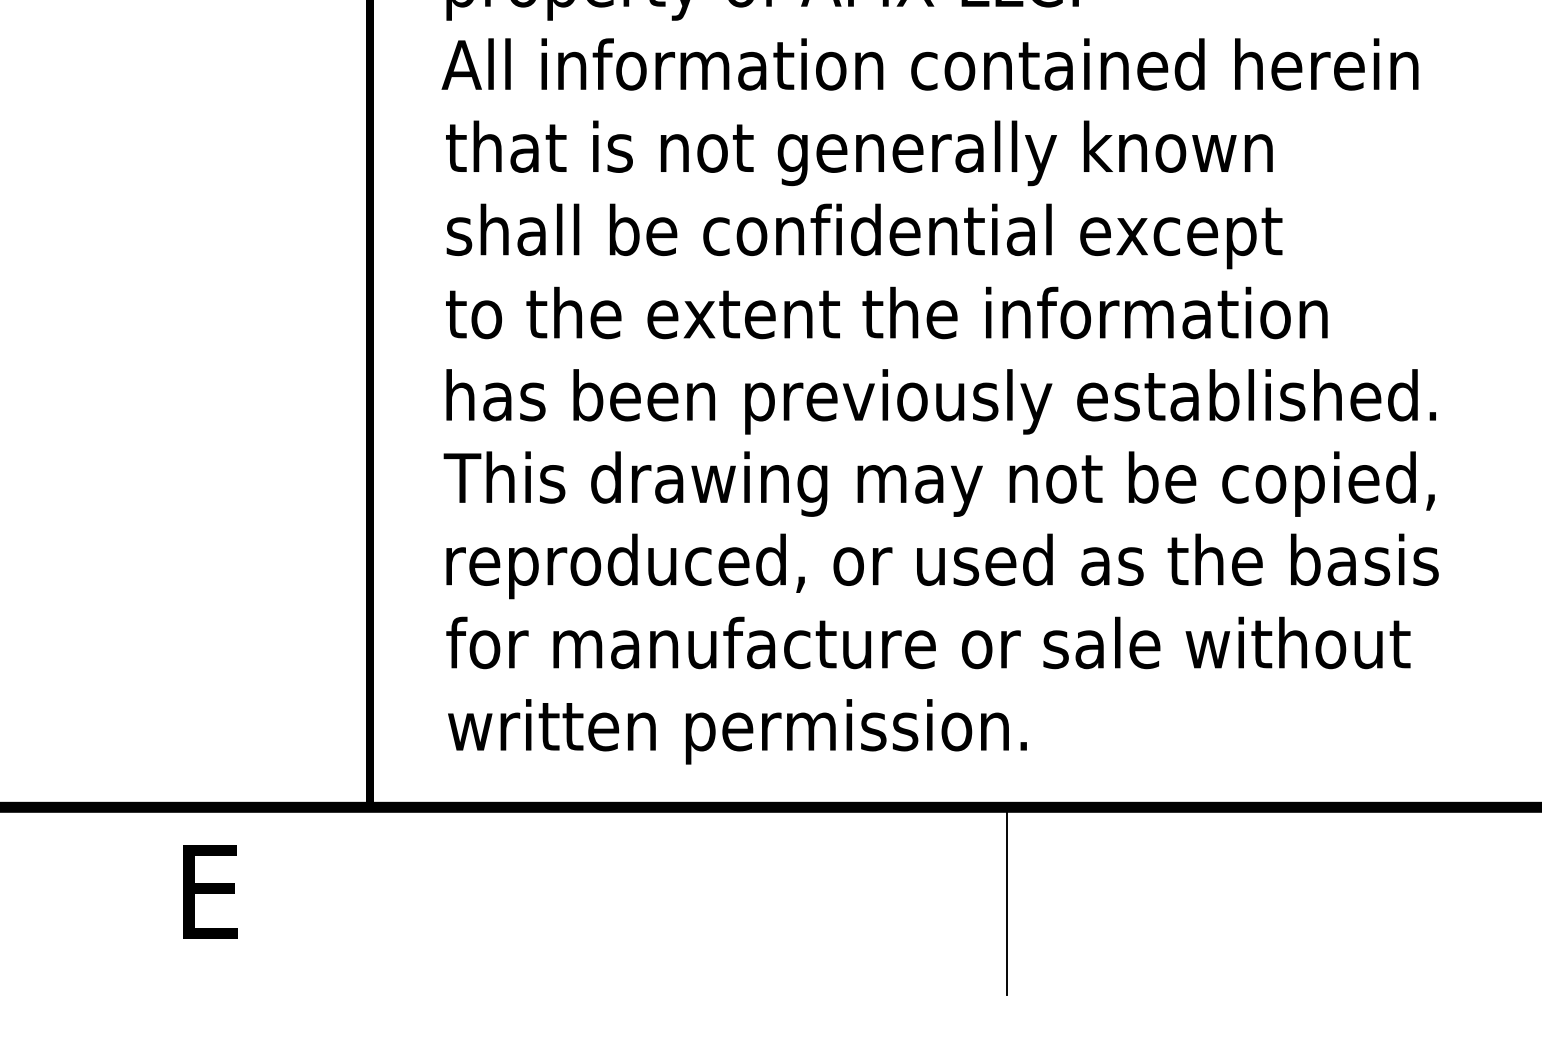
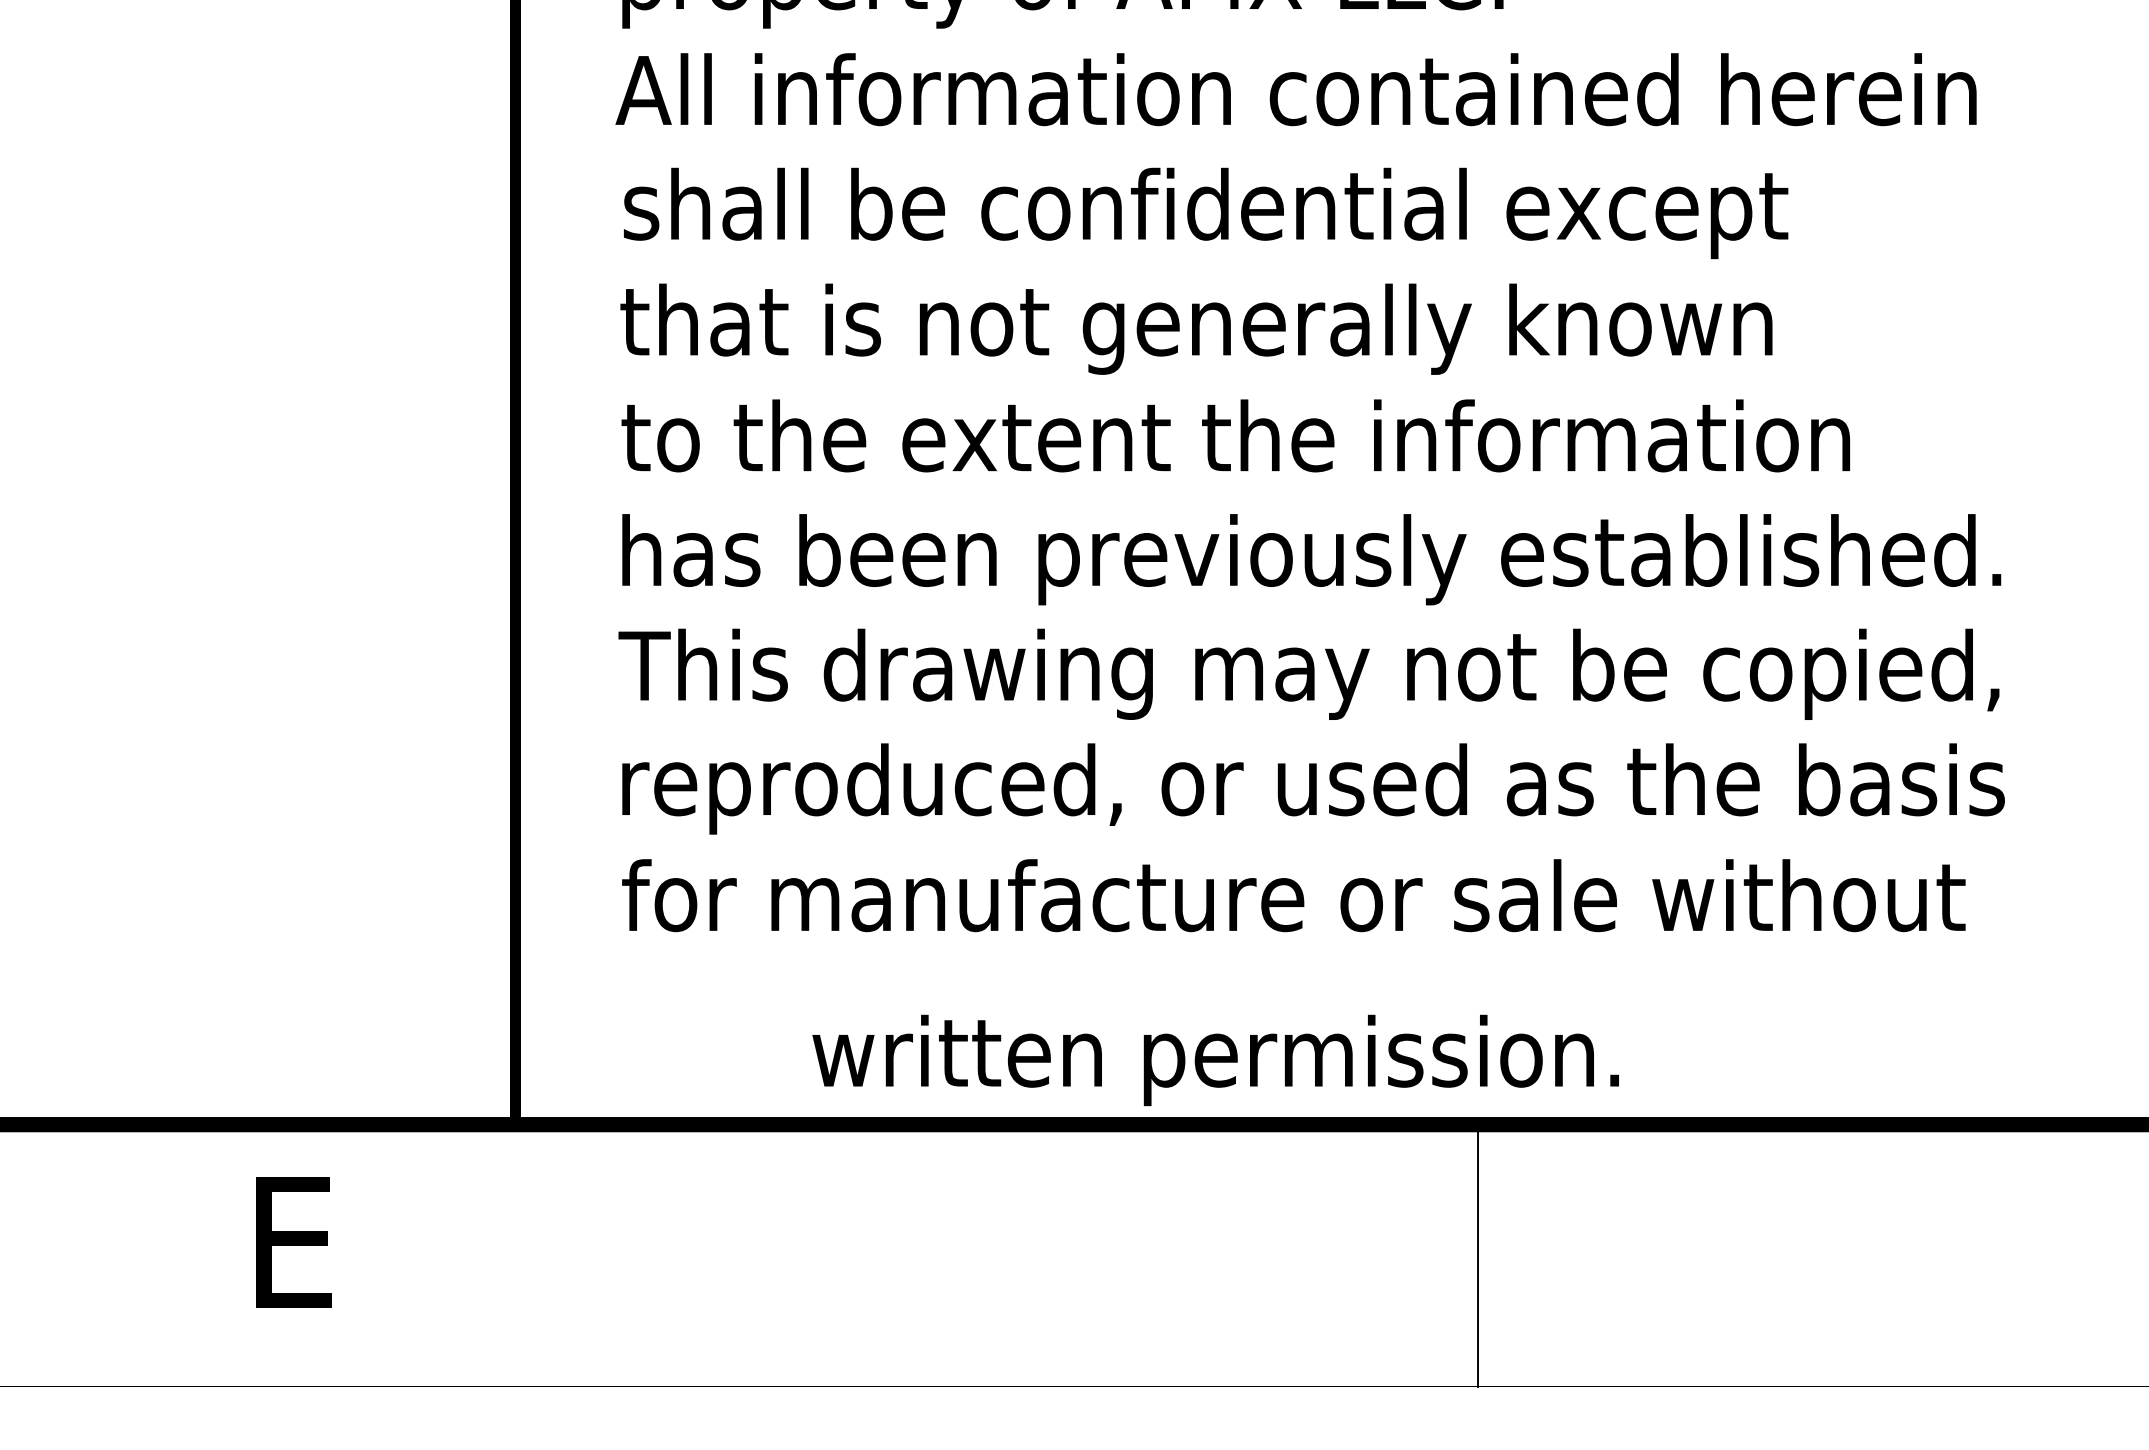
text: (864, 153) -> (1204, 213), that is not generally known -> shall be confidential except
text: (863, 235) -> (1203, 328), shall be confidential except -> that is not generally known
text: (737, 731) -> (1215, 1060), moved
line: (1007, 901) -> (1477, 1255), moved

